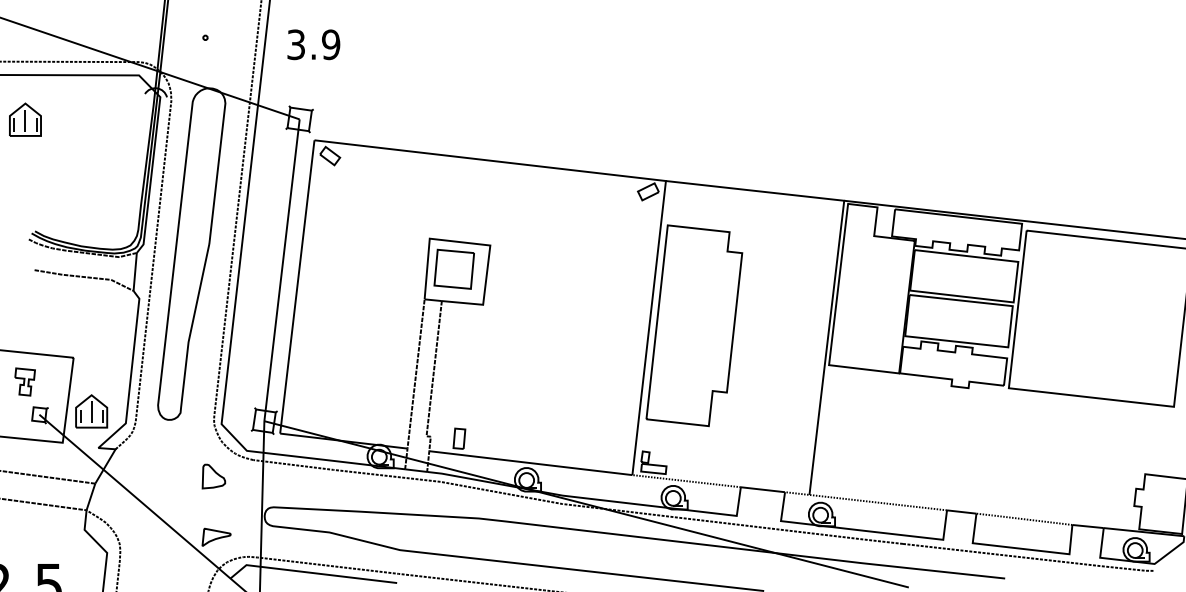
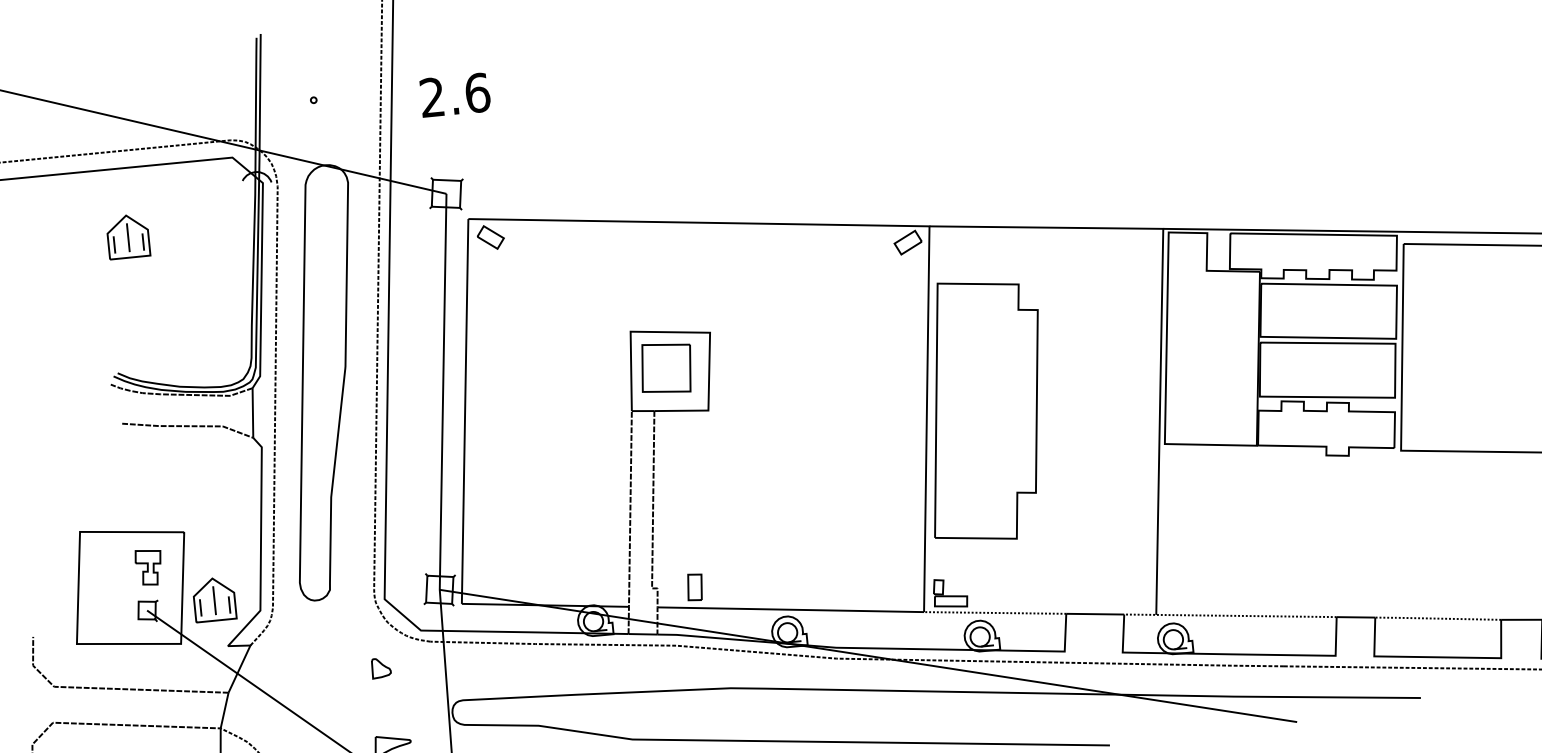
text: (313, 44) -> (454, 94), 3.9 -> 2.6
part: (25, 119) -> (128, 236), moved
part: (24, 381) -> (148, 566), moved
part: (213, 476) -> (380, 668), size x0.62

